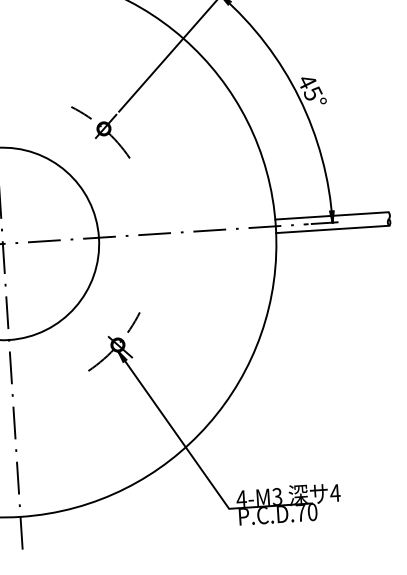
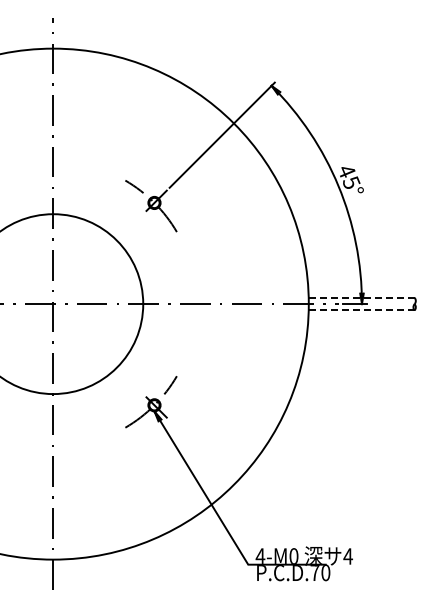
line: (331, 215) -> (361, 297), solid -> dashed
line: (332, 229) -> (361, 310), solid -> dashed
text: (276, 495) -> (293, 555), 4-M3 -> 4-M0

